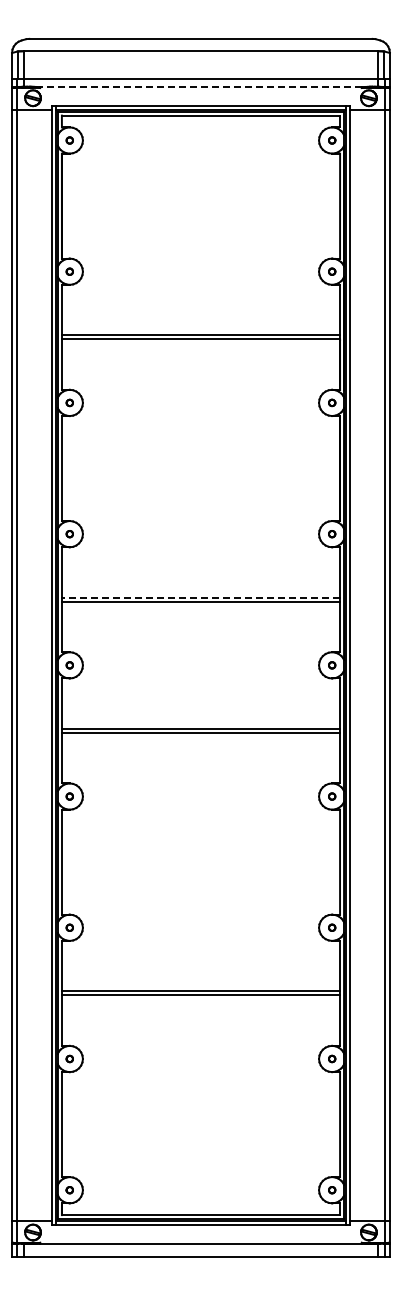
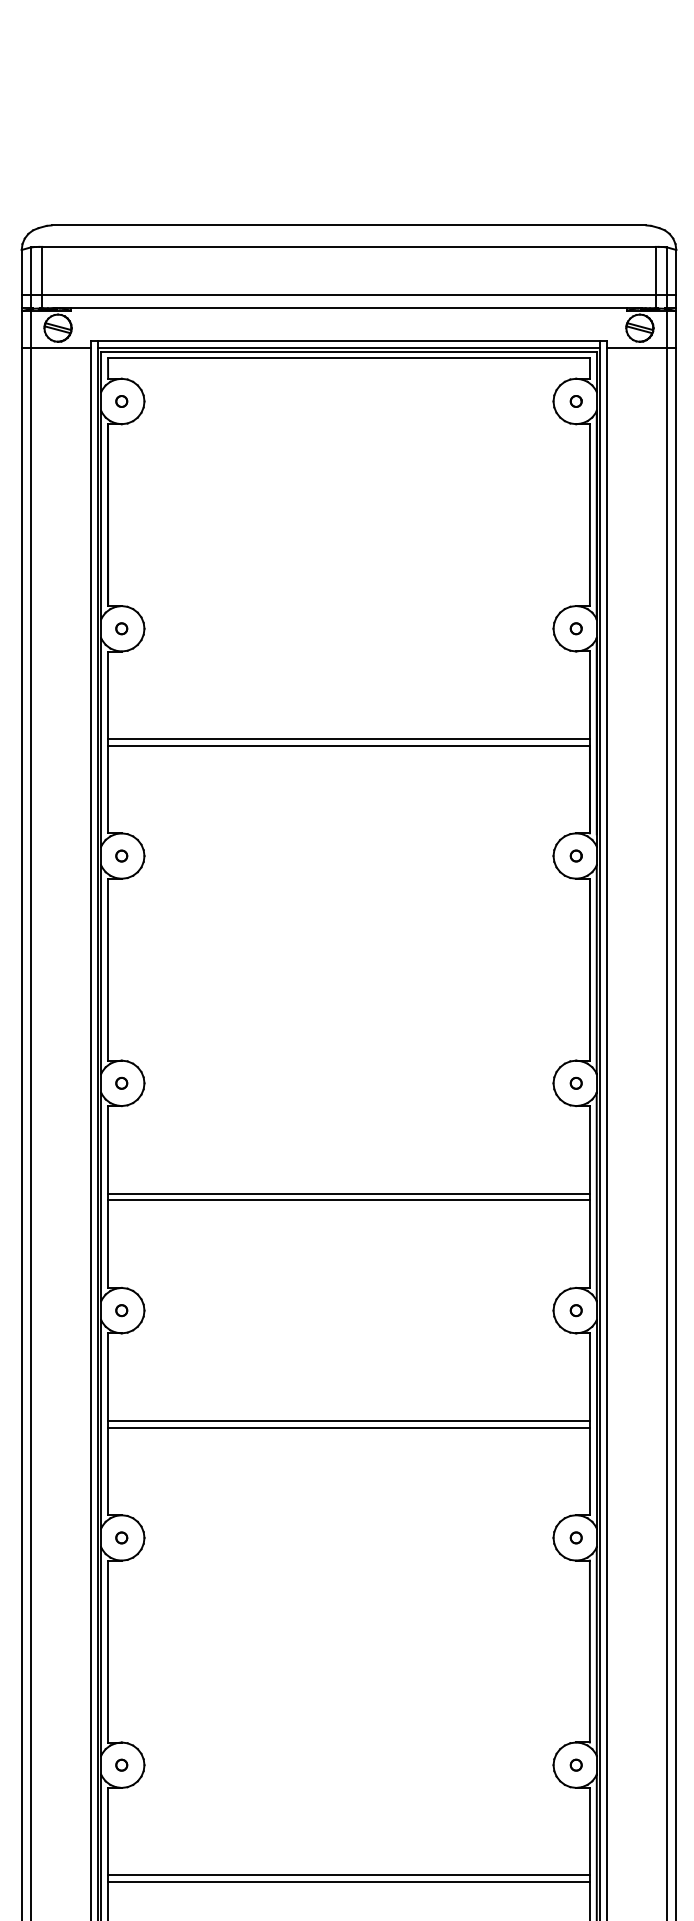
line: (201, 86) -> (349, 307), dashed -> solid
line: (200, 597) -> (348, 1193), dashed -> solid

